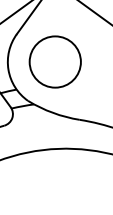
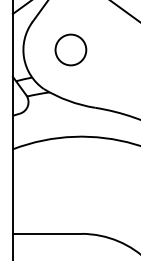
circle: (54, 61) -> (70, 49), size x0.6

